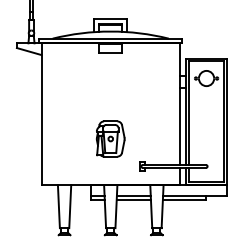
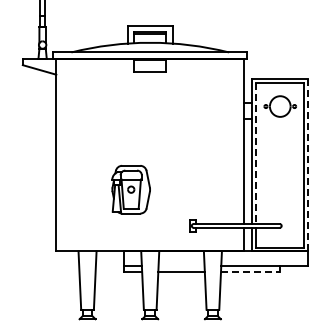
line: (189, 113) -> (256, 154), solid -> dashed
line: (227, 121) -> (308, 165), solid -> dashed
part: (110, 138) -> (130, 189), moved
line: (133, 195) -> (181, 265), removed
line: (184, 200) -> (250, 272), solid -> dashed

